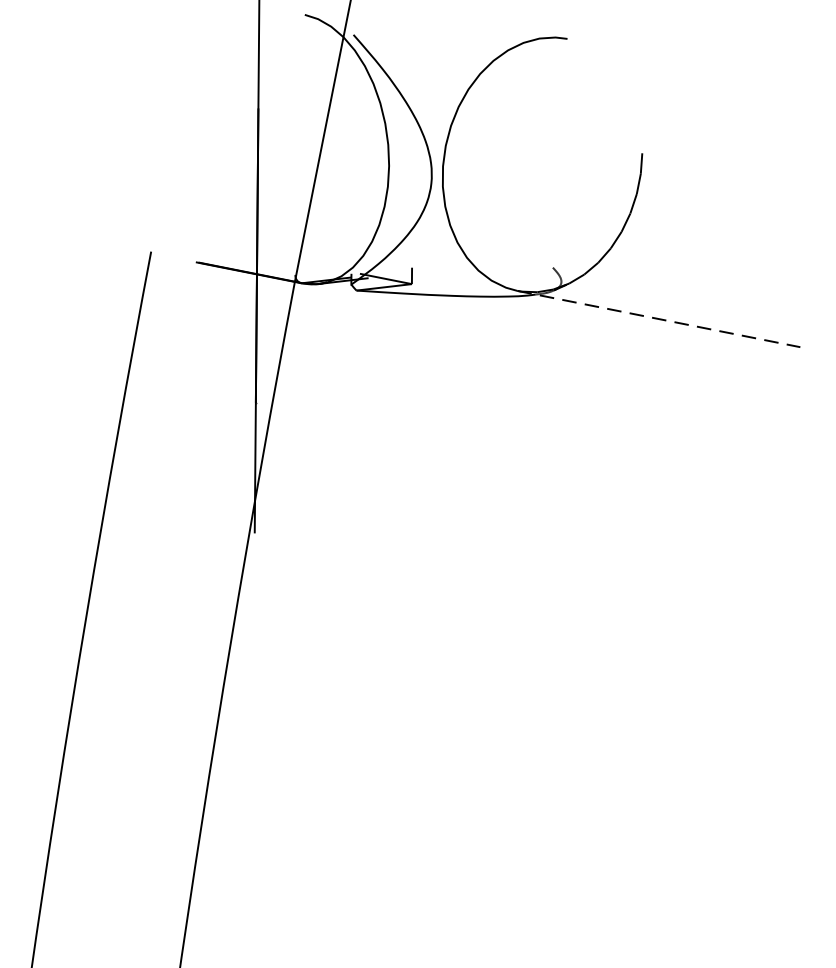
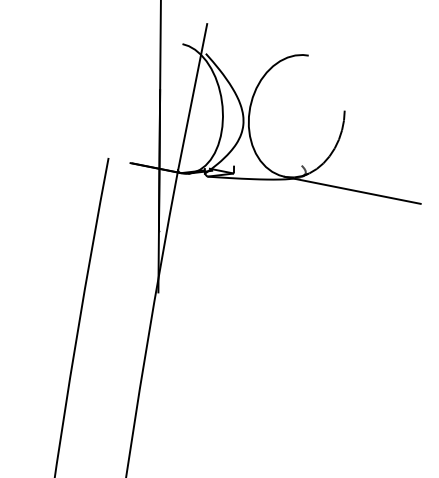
line: (660, 319) -> (353, 190), dashed -> solid

